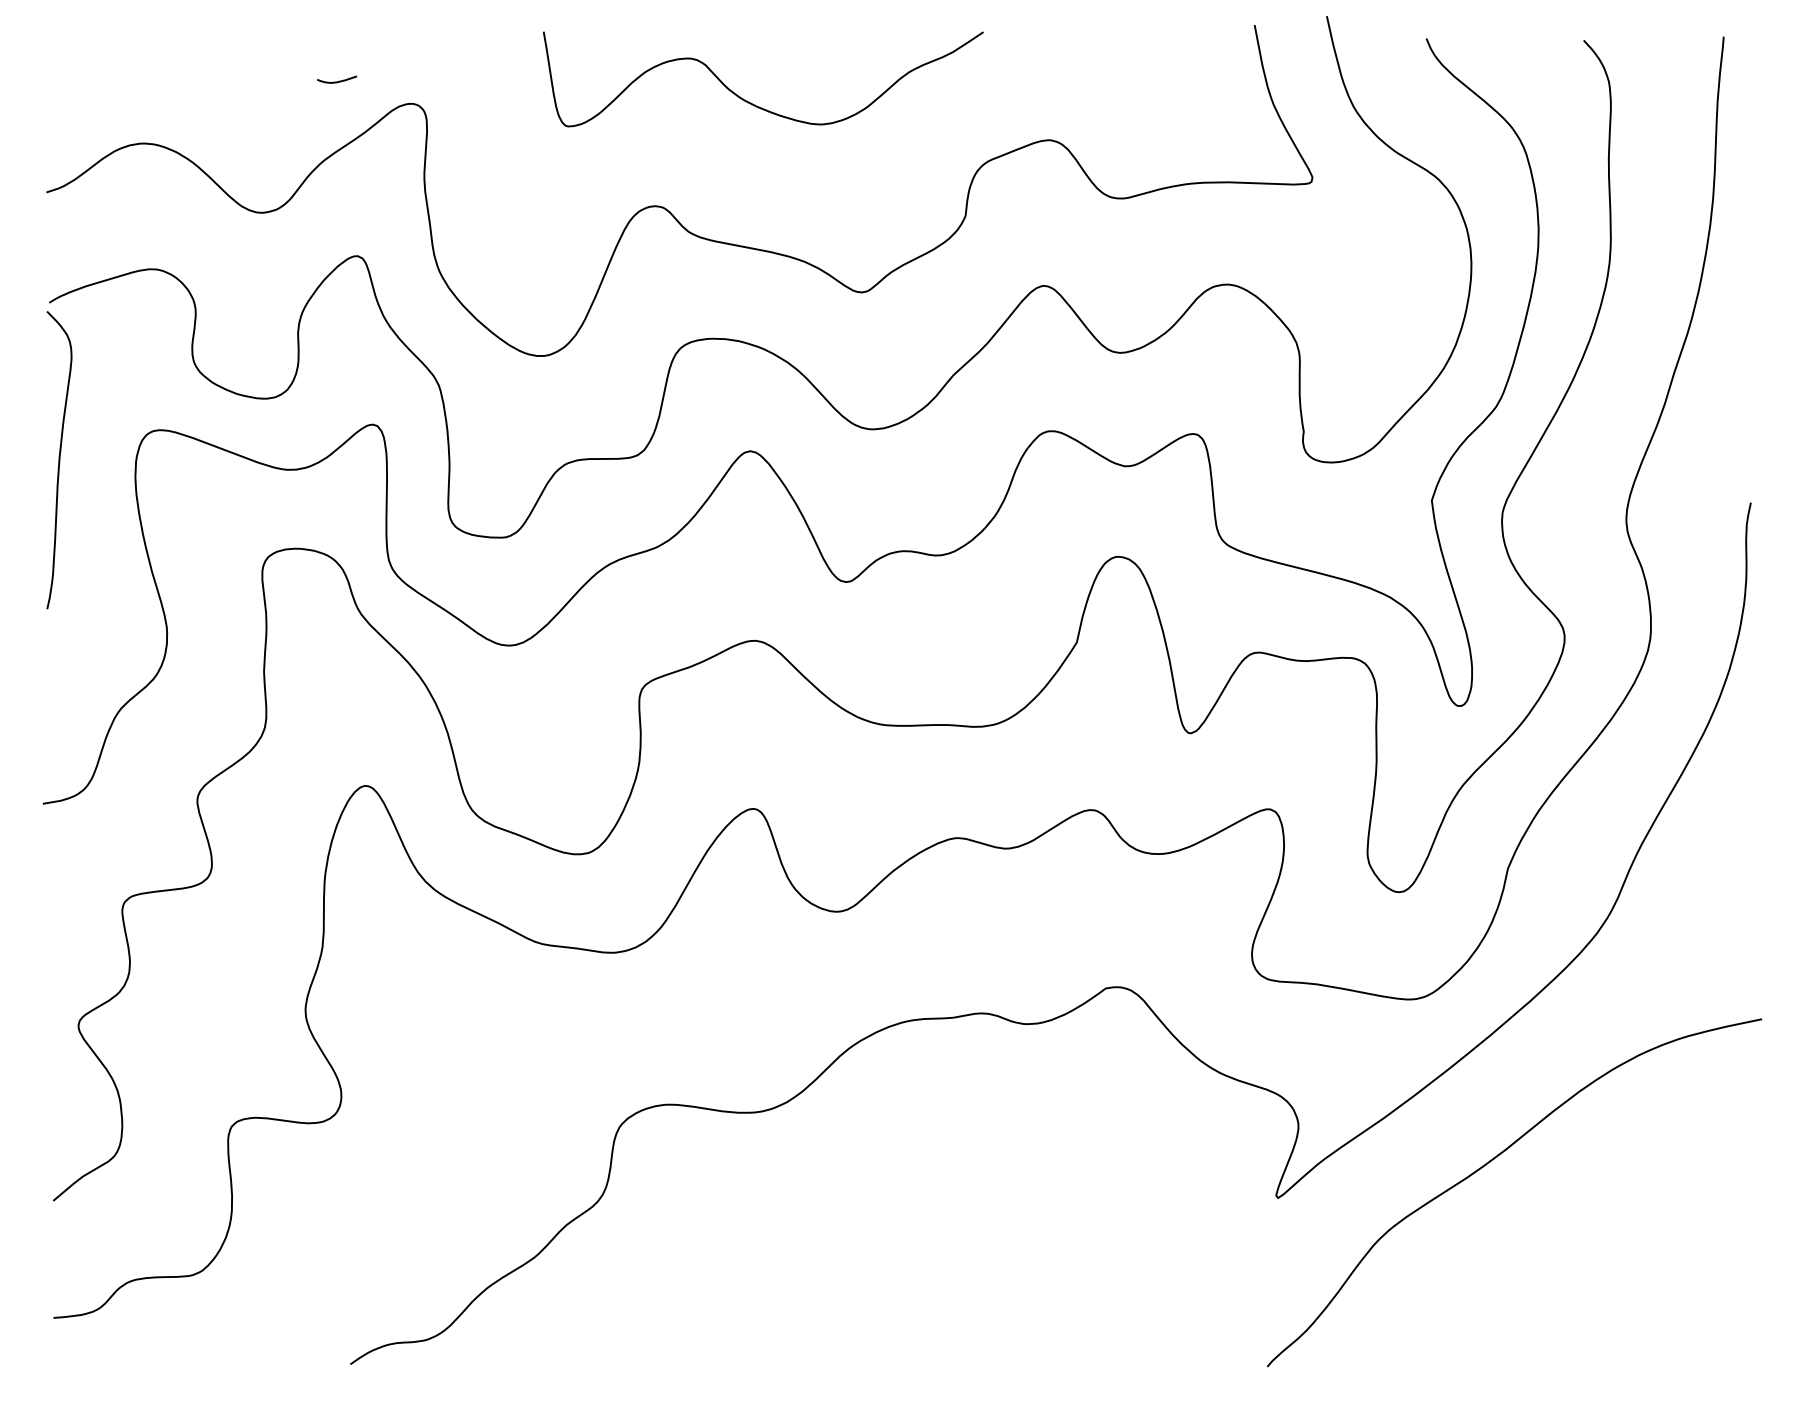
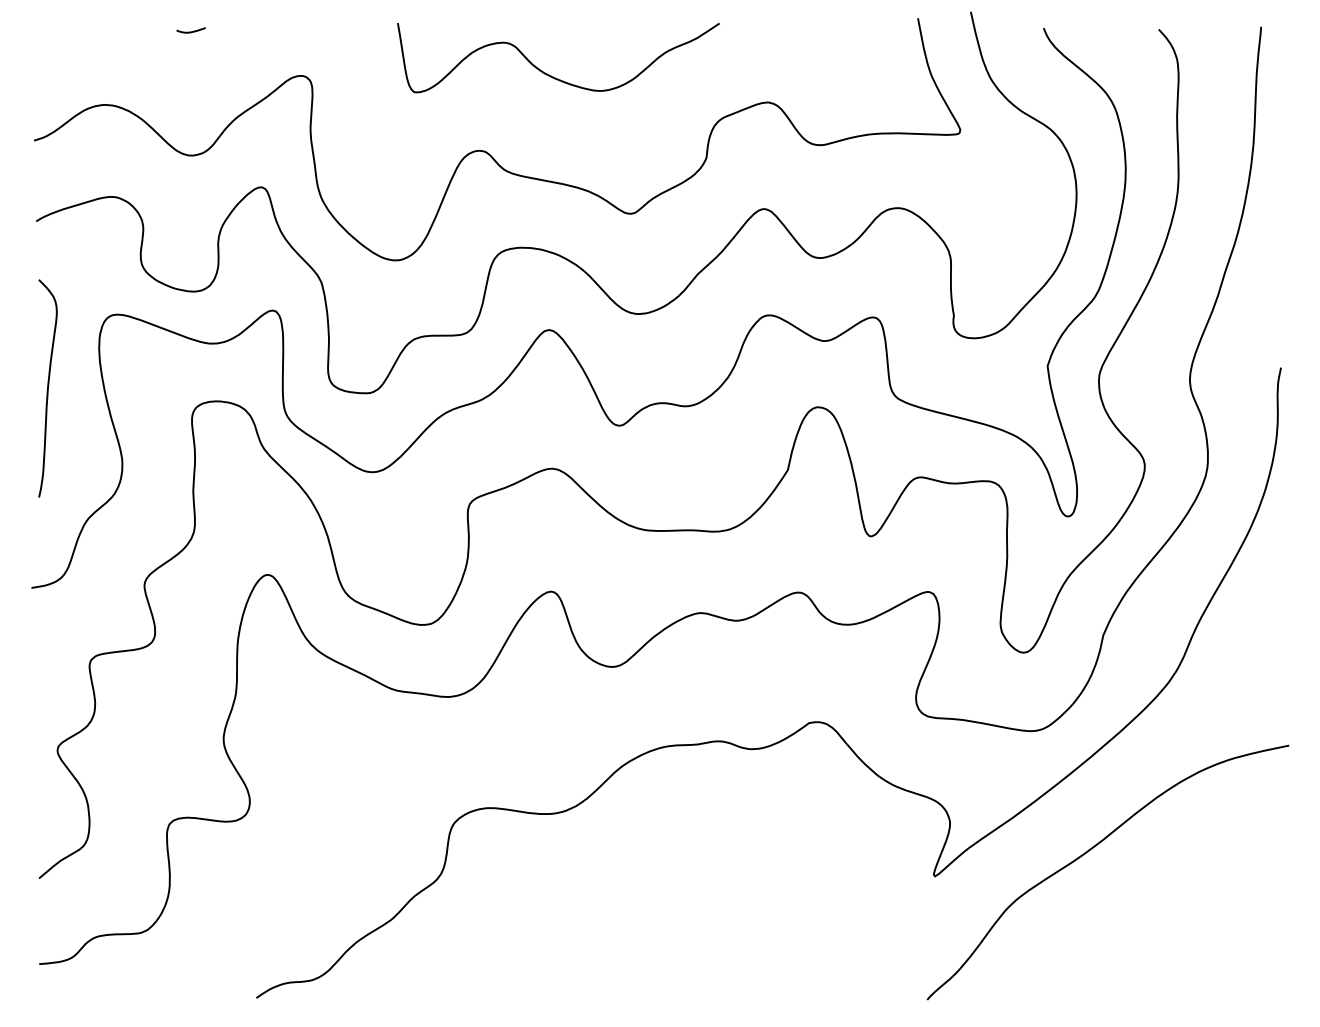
curve: (337, 81) -> (191, 31), moved
curve: (59, 460) -> (48, 388), moved

